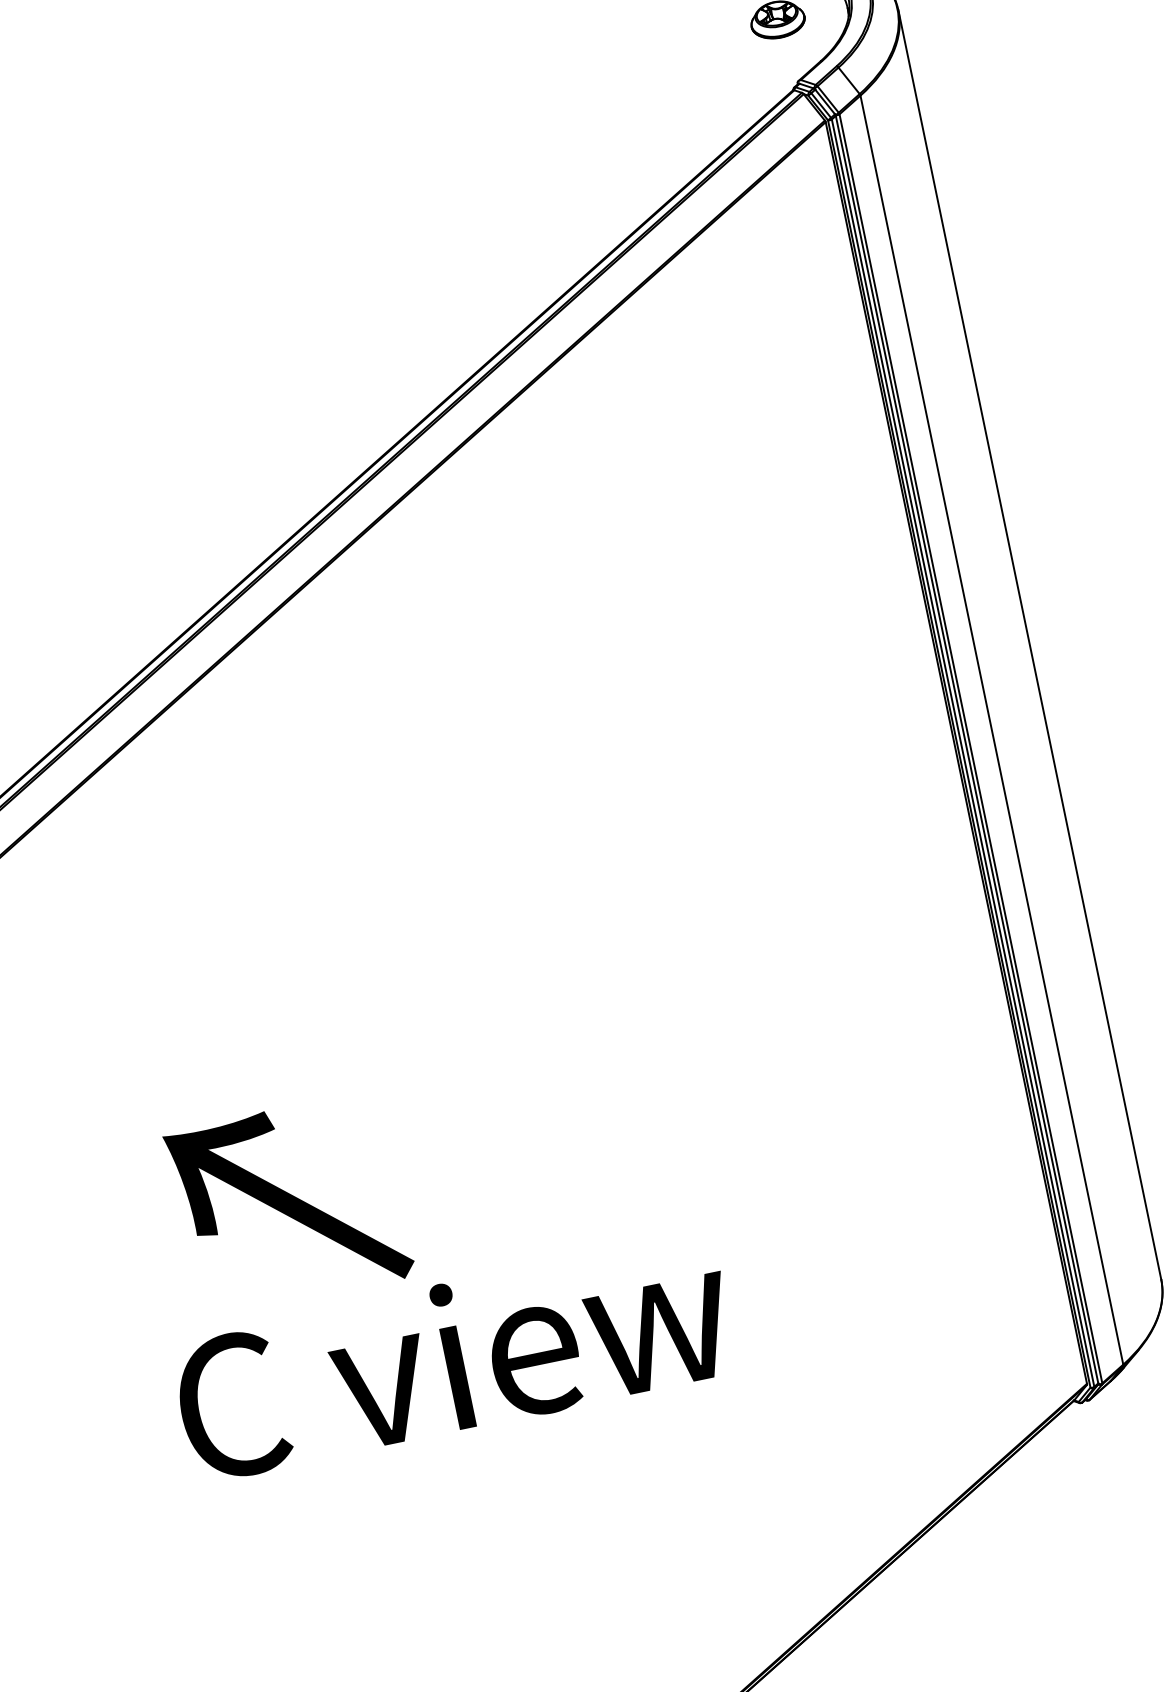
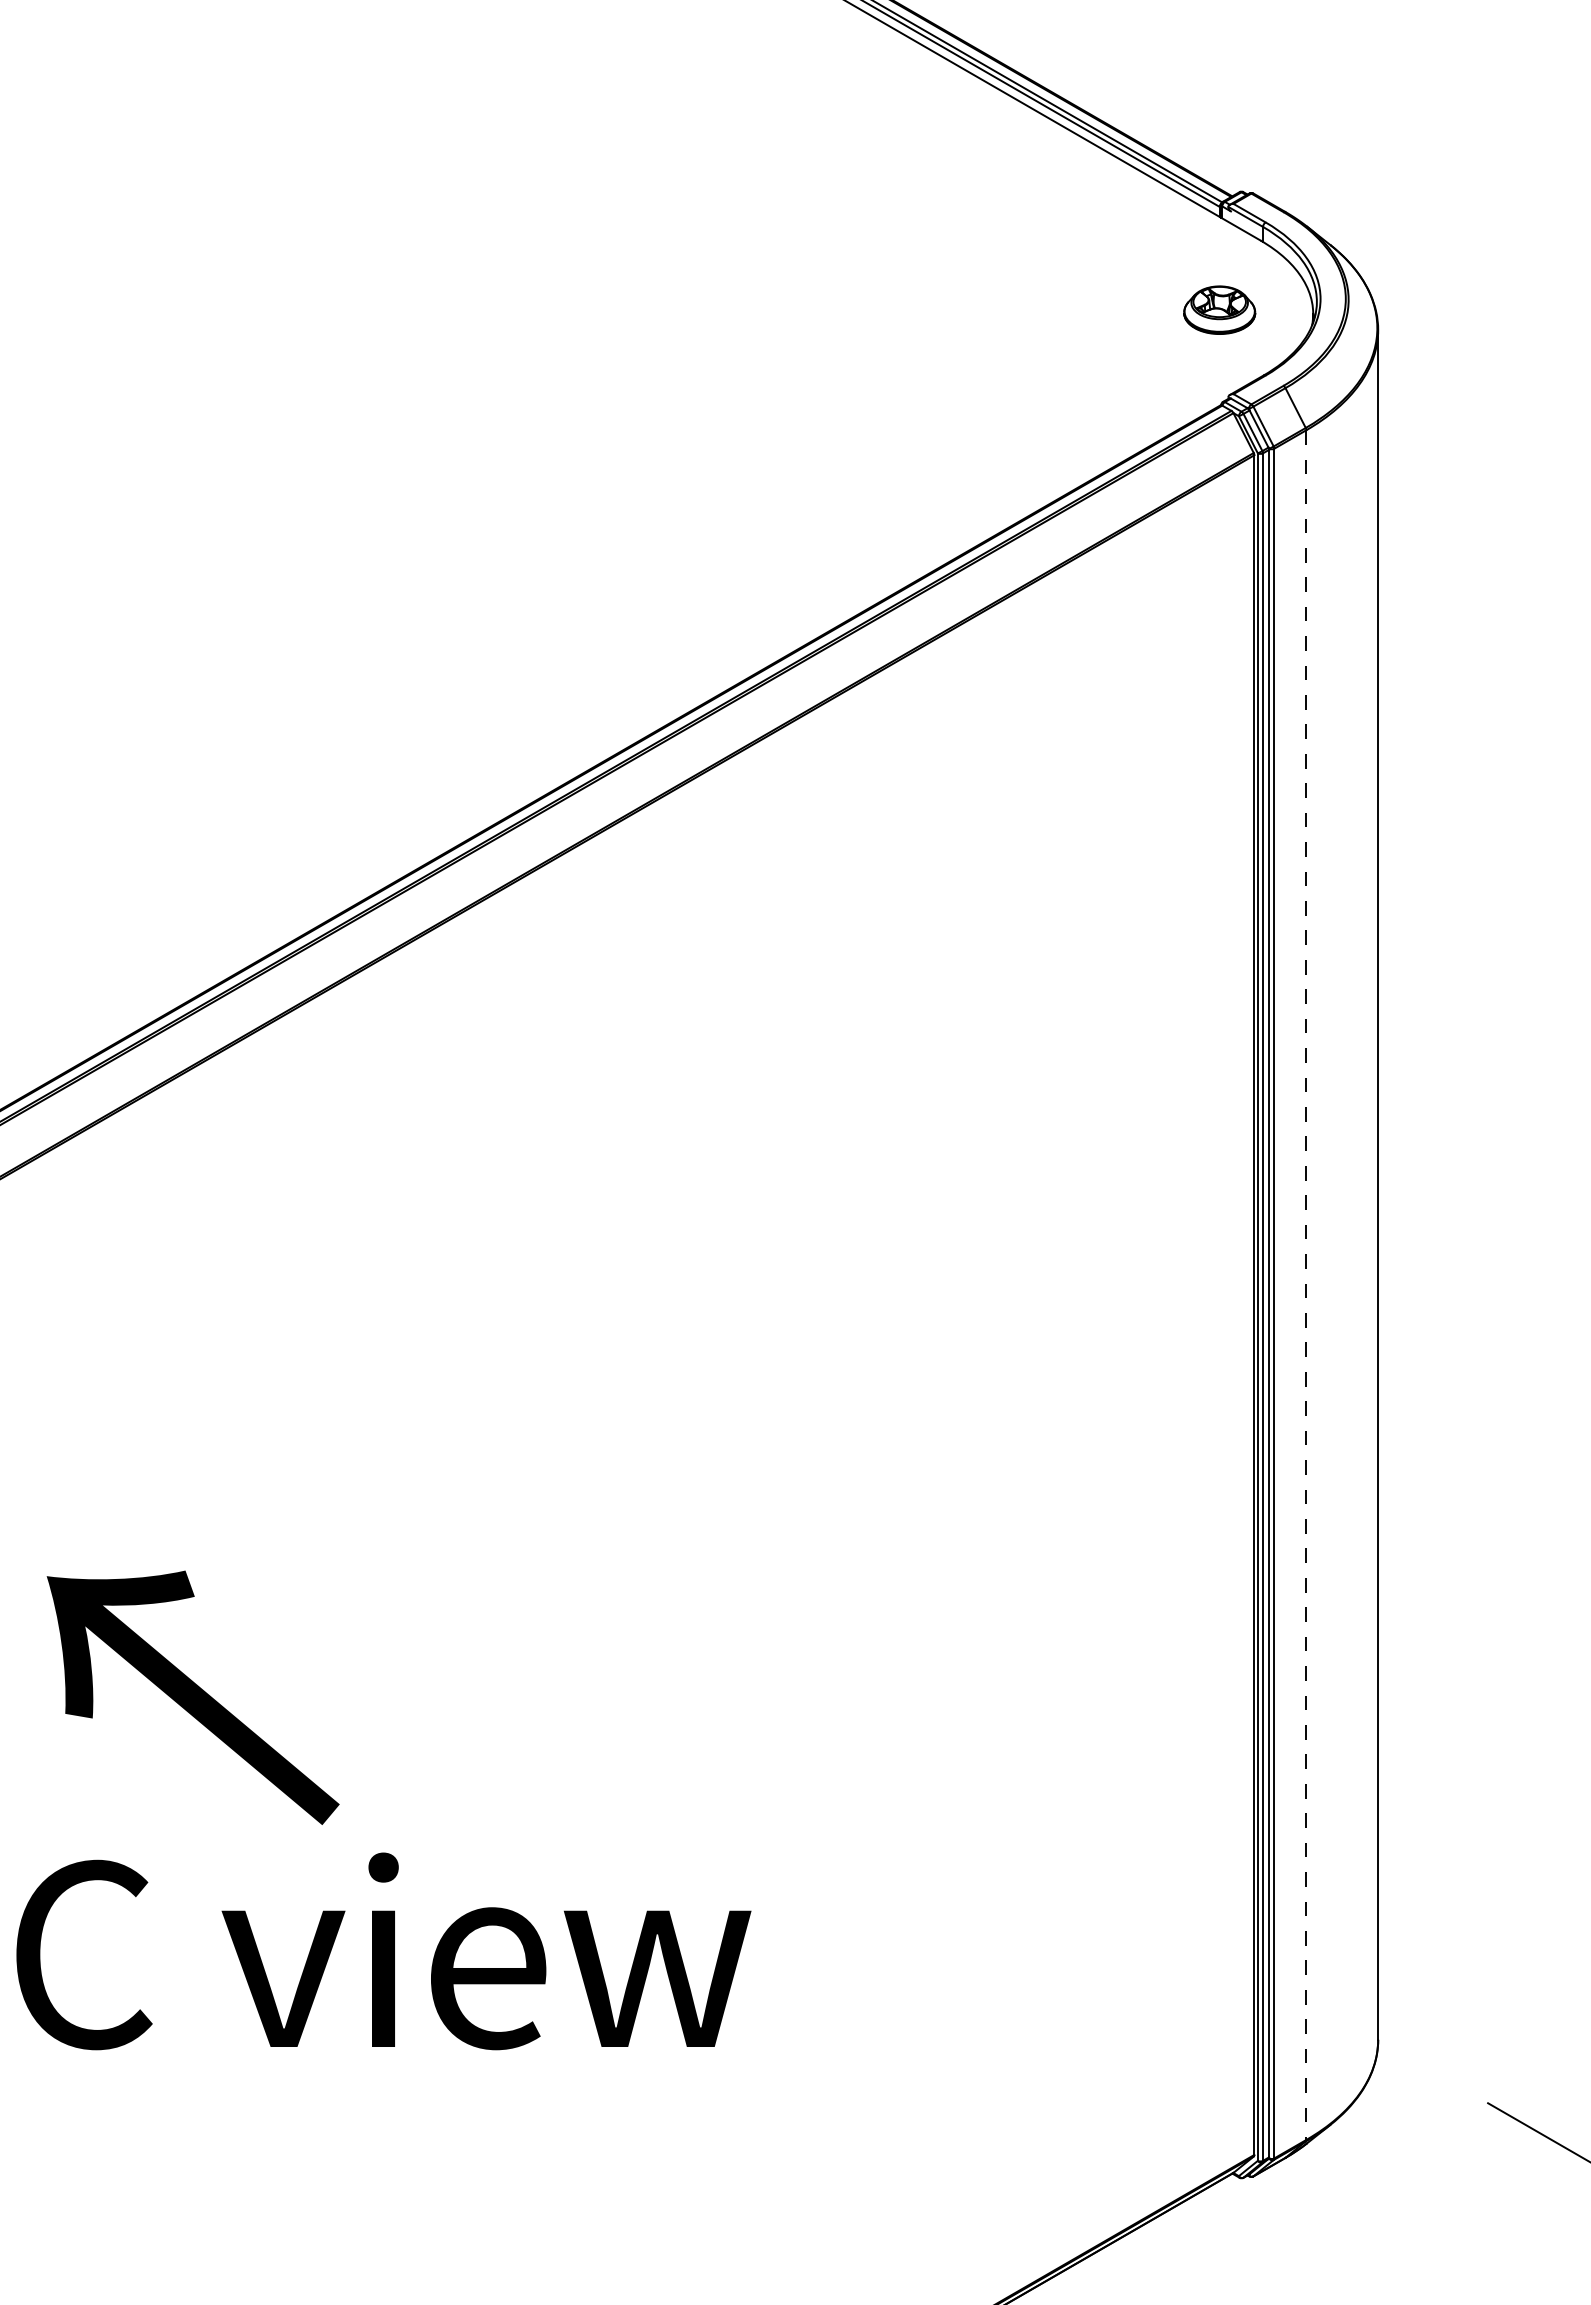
line: (992, 730) -> (1306, 1285), solid -> dashed
text: (288, 1204) -> (192, 1697), moved
text: (453, 1357) -> (383, 1951), moved

